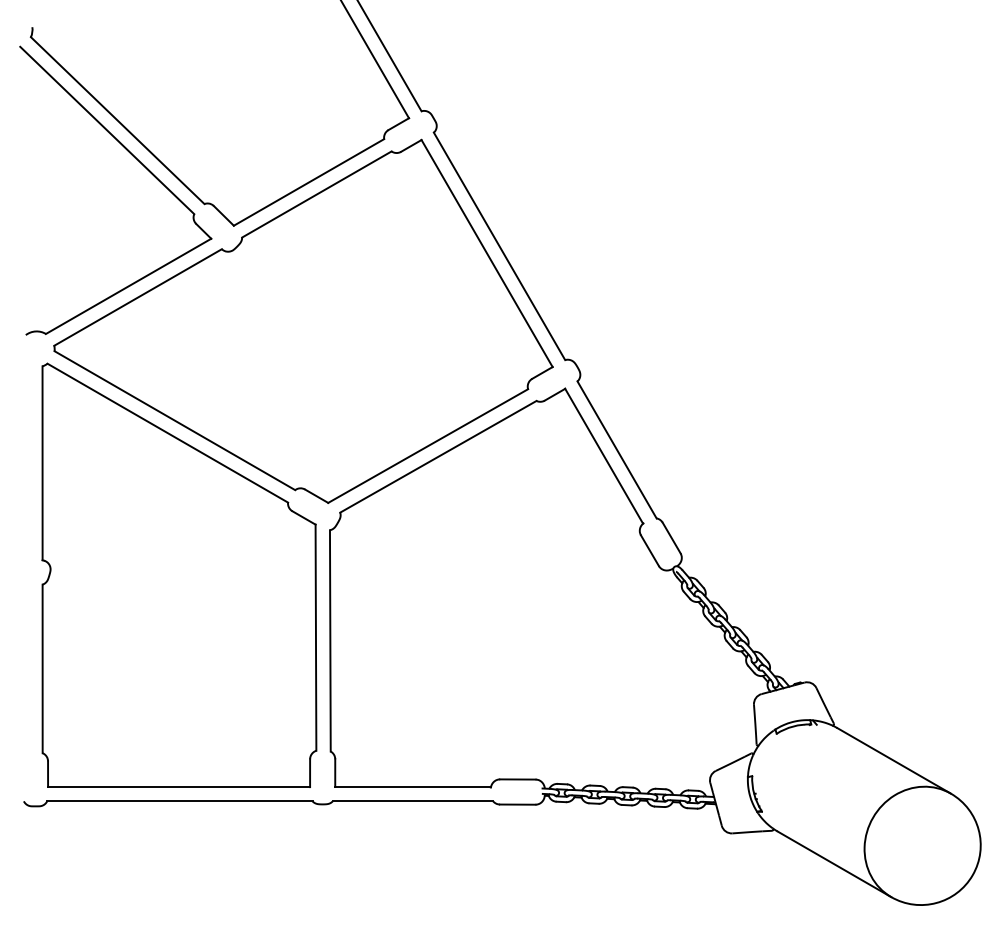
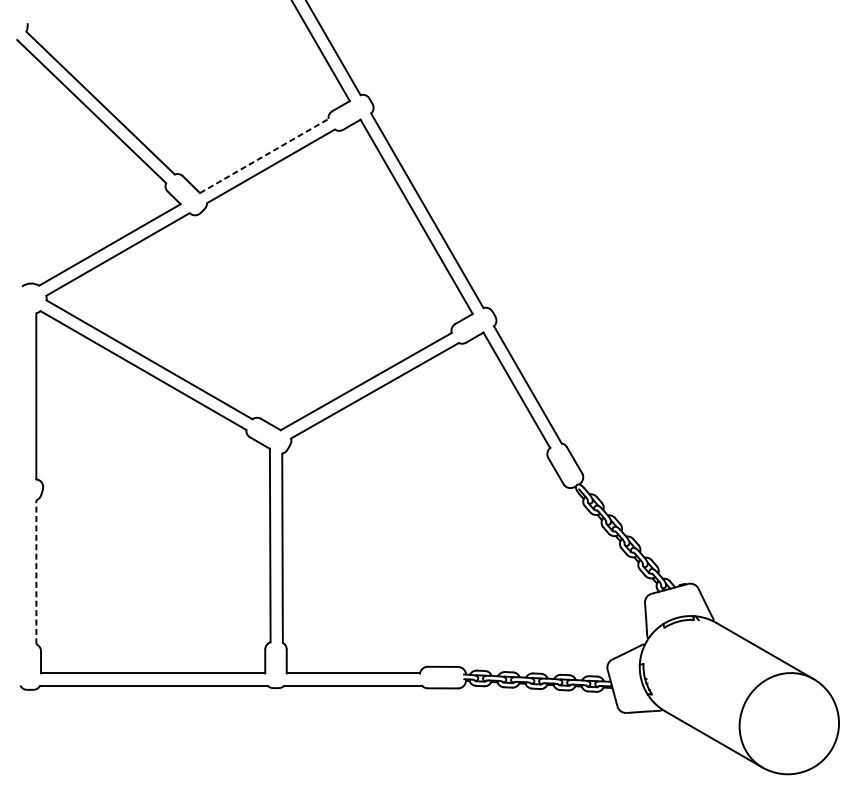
line: (309, 182) -> (264, 156), solid -> dashed
line: (42, 668) -> (36, 571), solid -> dashed

